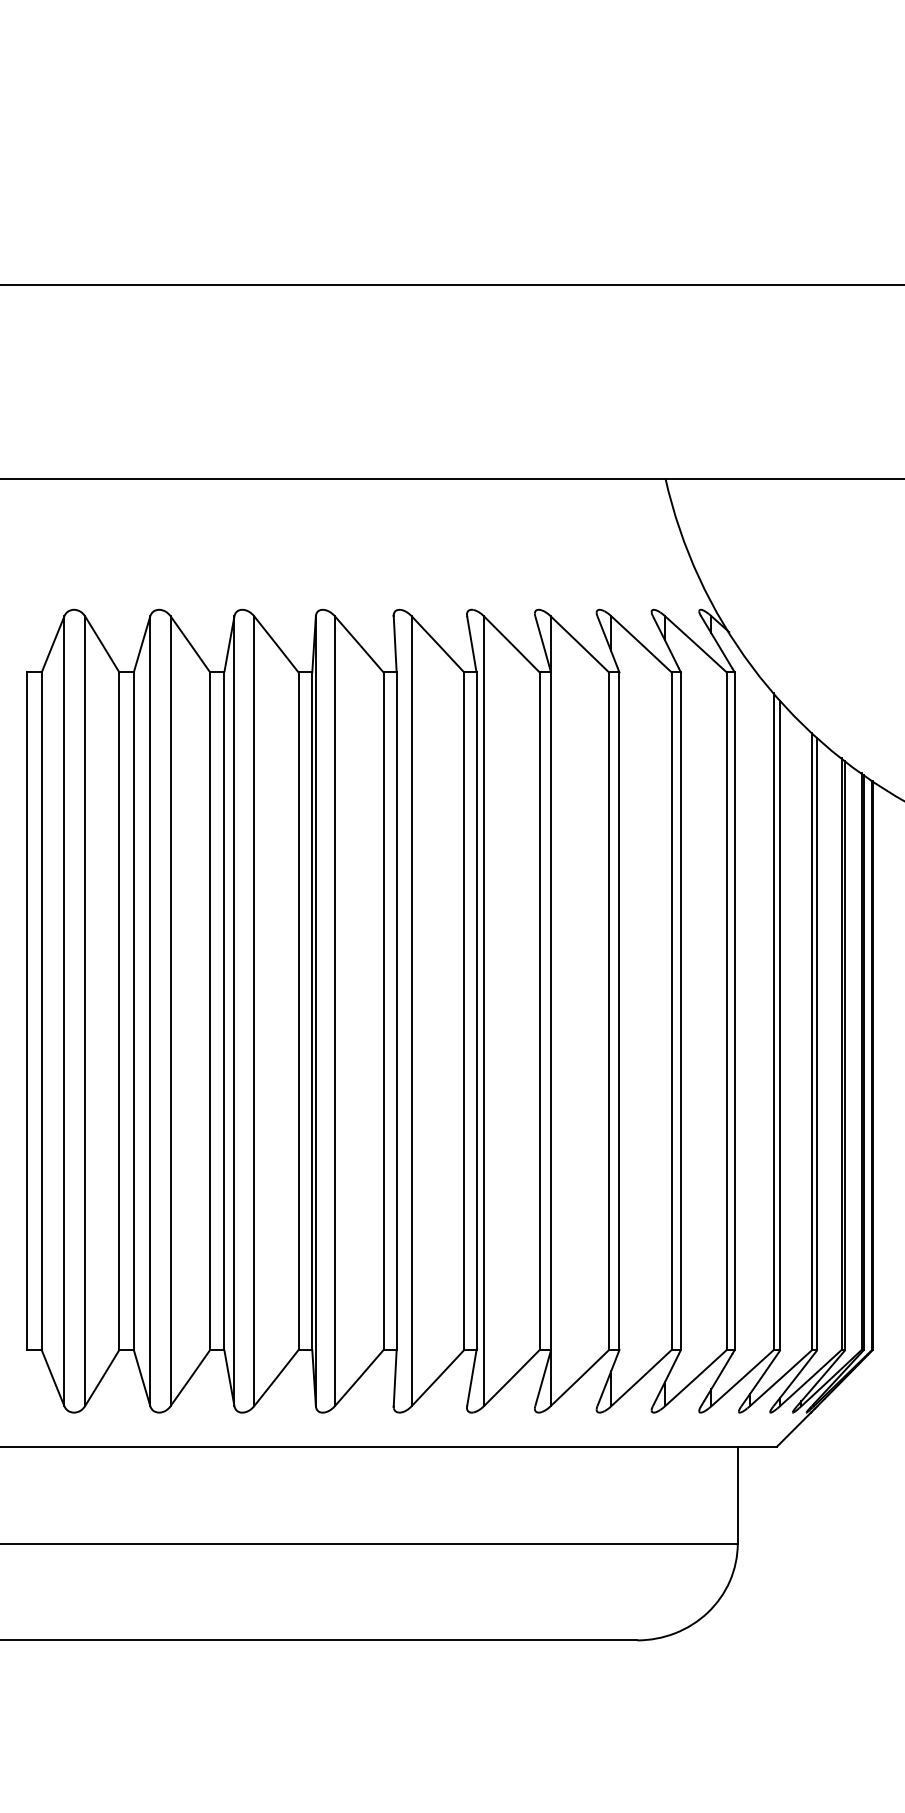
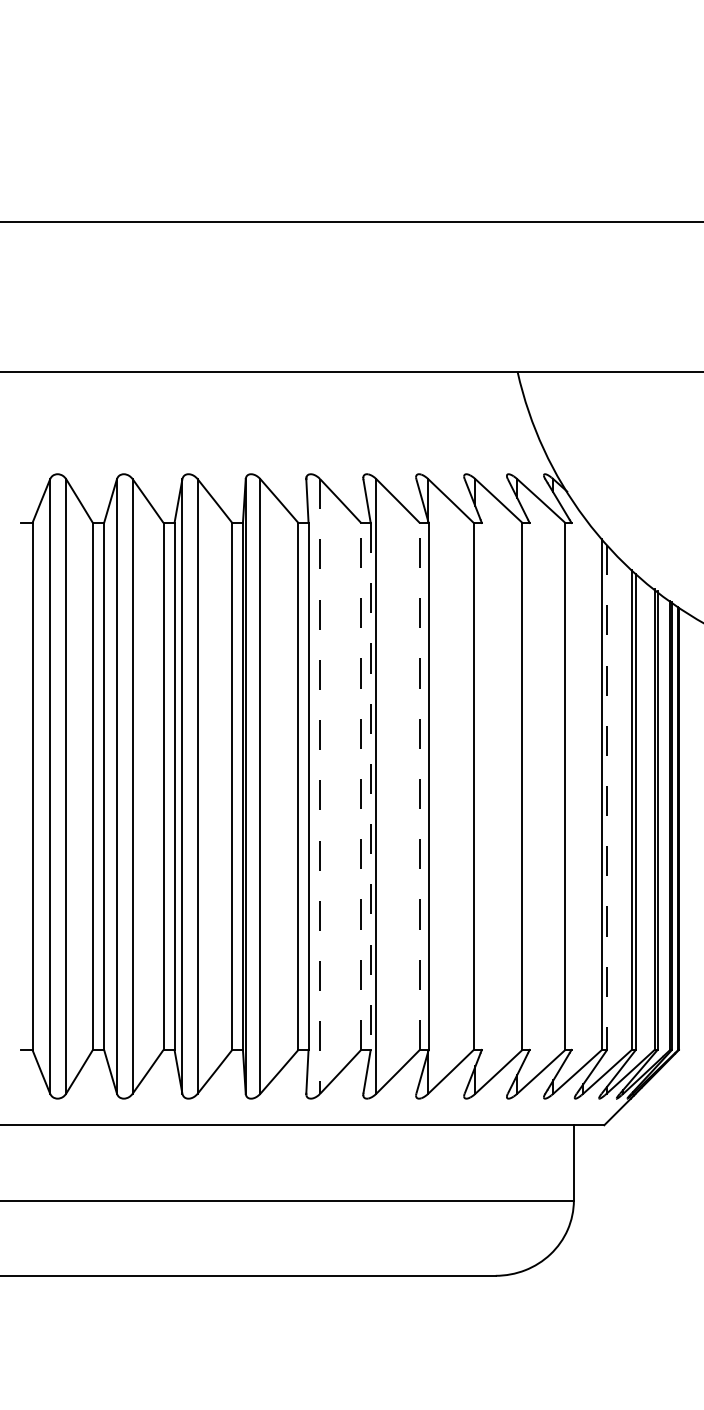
line: (27, 1011) -> (21, 786), removed
line: (411, 1011) -> (320, 786), solid -> dashed
line: (464, 1011) -> (361, 786), solid -> dashed
line: (476, 1011) -> (370, 786), solid -> dashed
line: (539, 1011) -> (419, 786), solid -> dashed
line: (619, 1011) -> (481, 786), removed
line: (680, 1011) -> (529, 786), removed
line: (734, 1011) -> (571, 786), removed
line: (780, 1025) -> (607, 797), solid -> dashed

